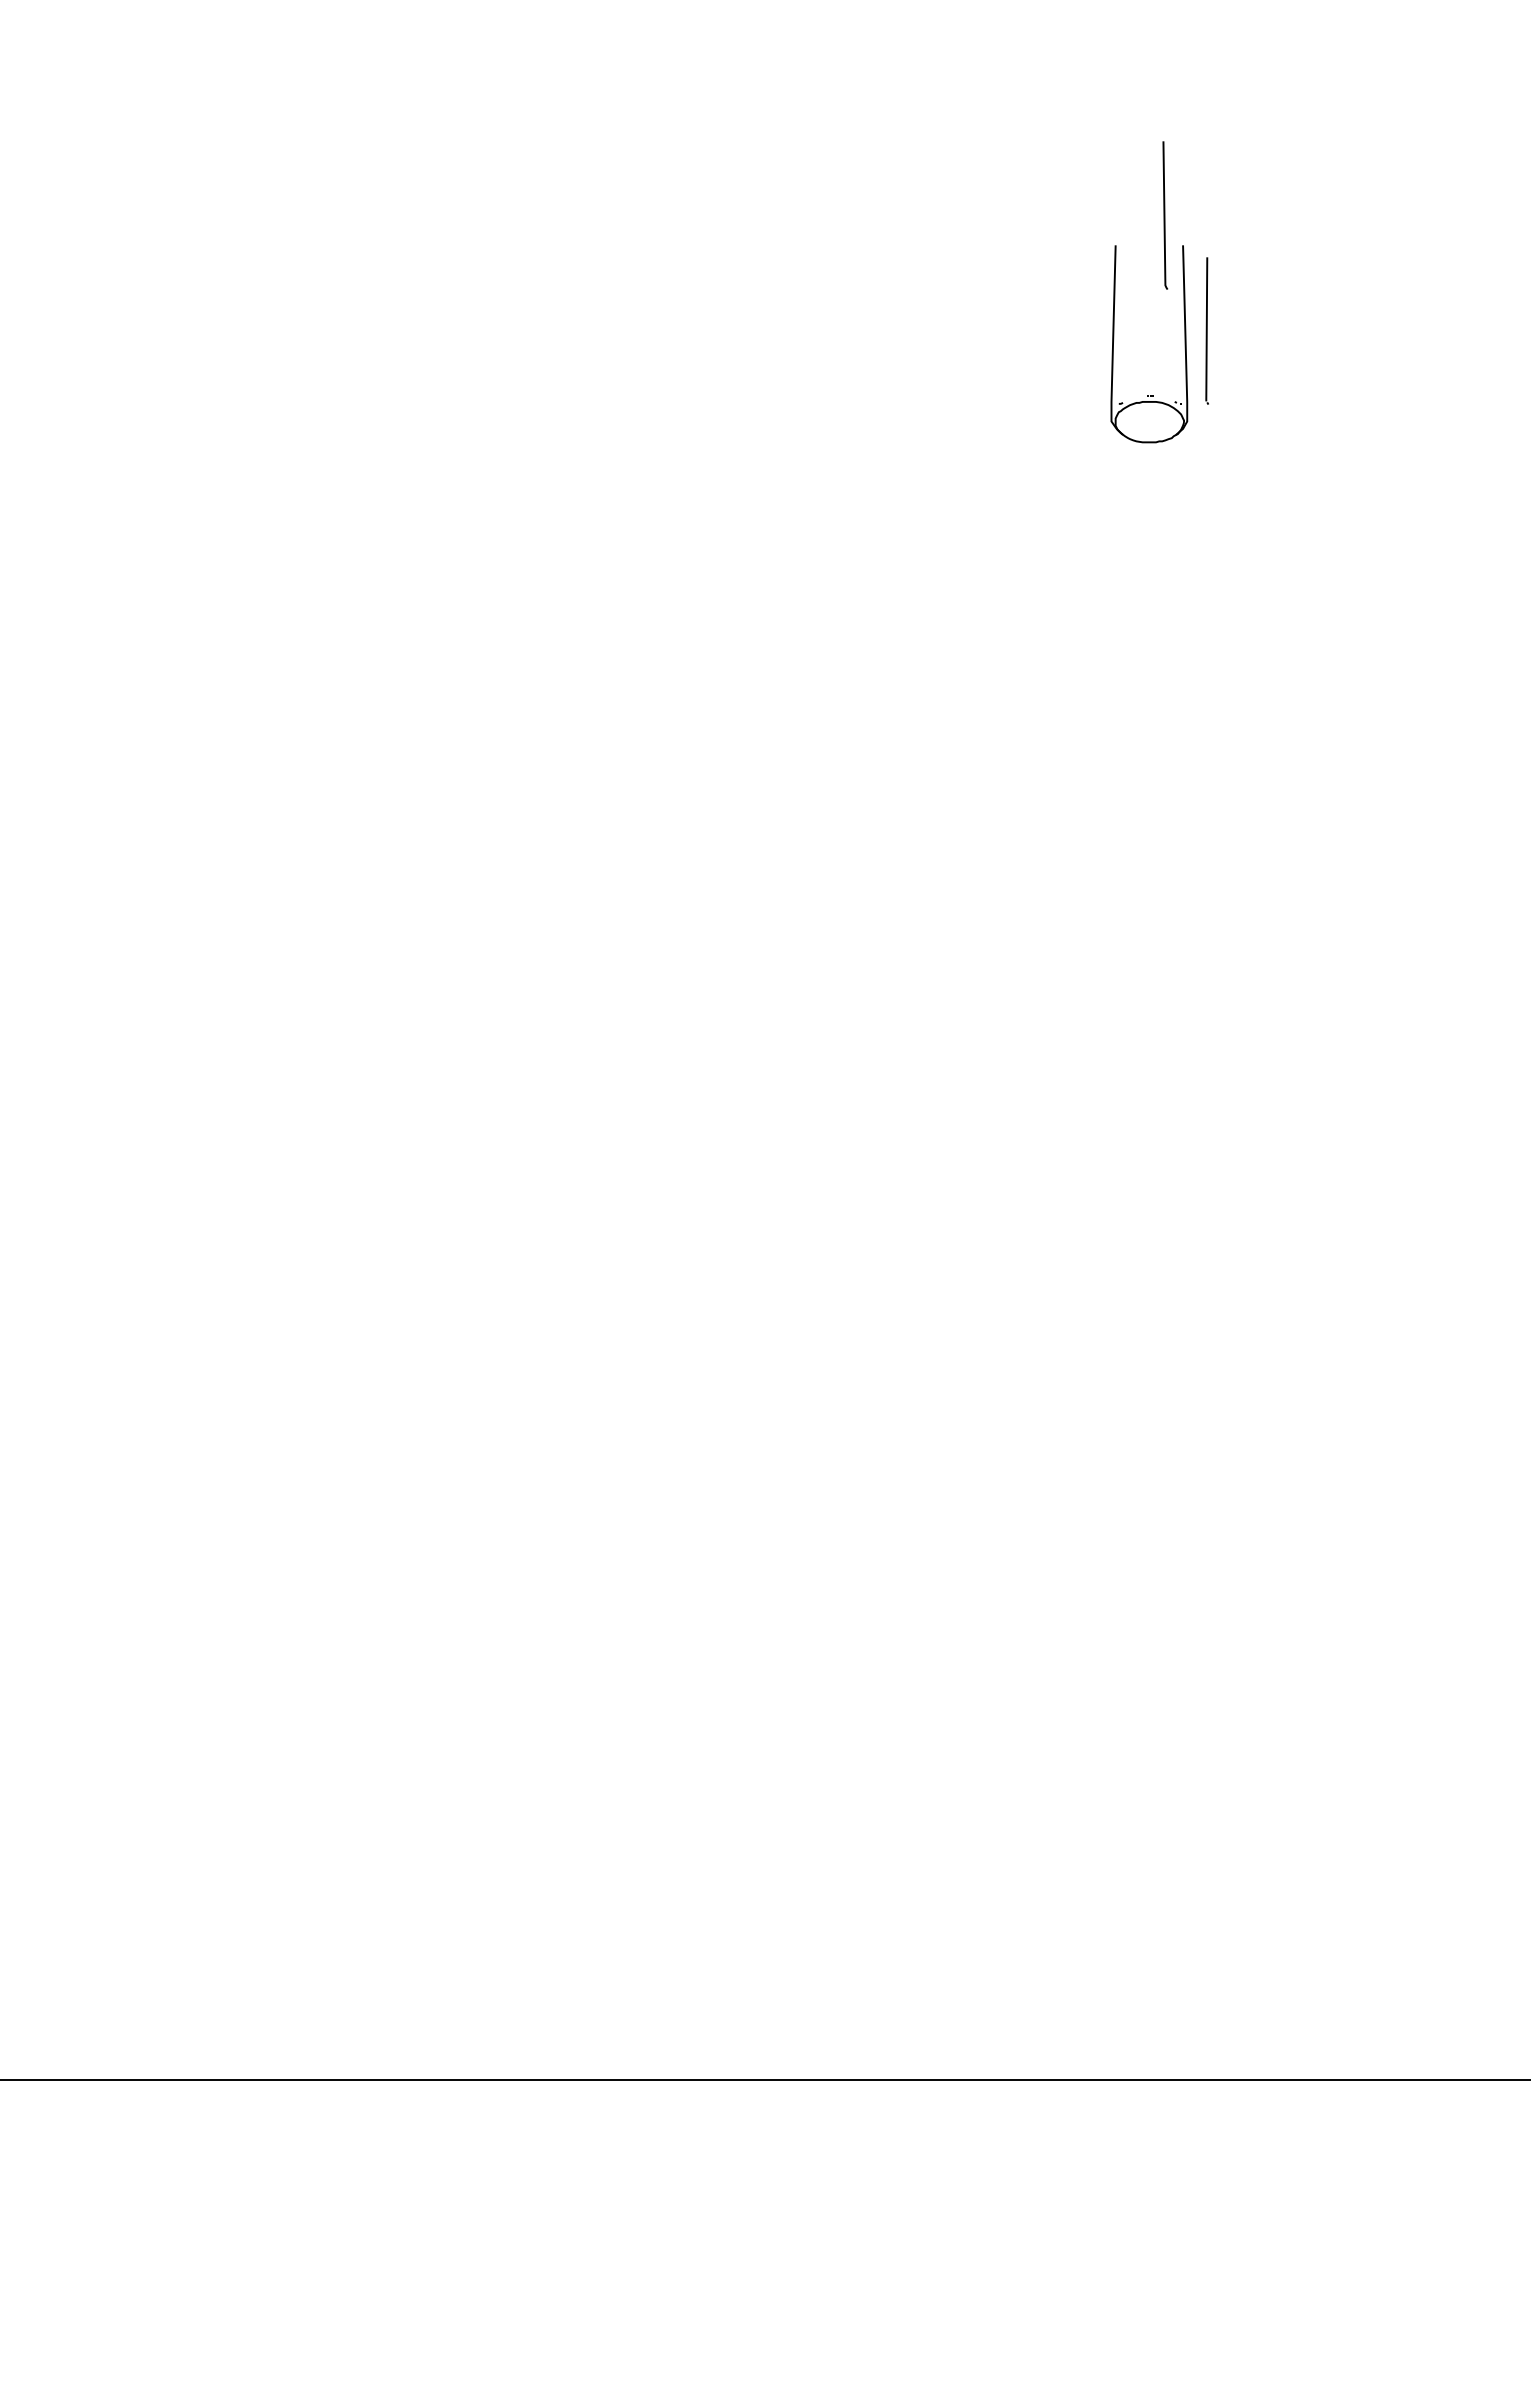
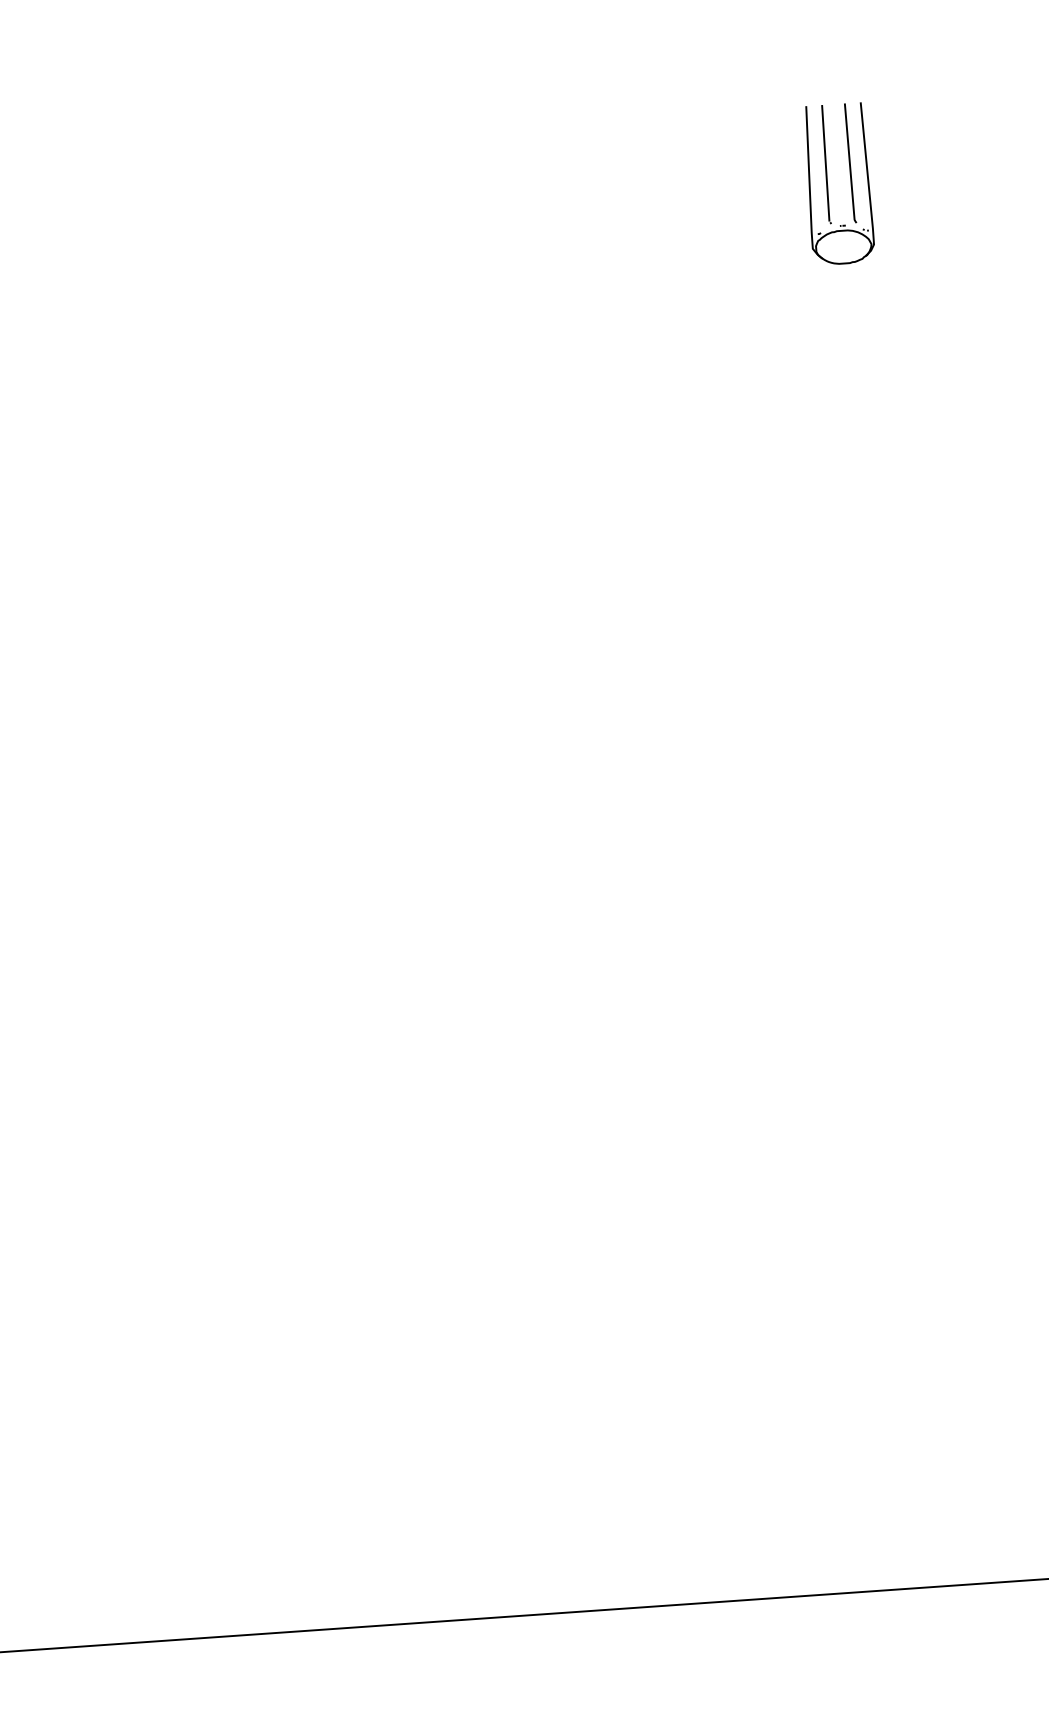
part: (1165, 215) -> (850, 163), moved
part: (1206, 330) -> (825, 164), moved

